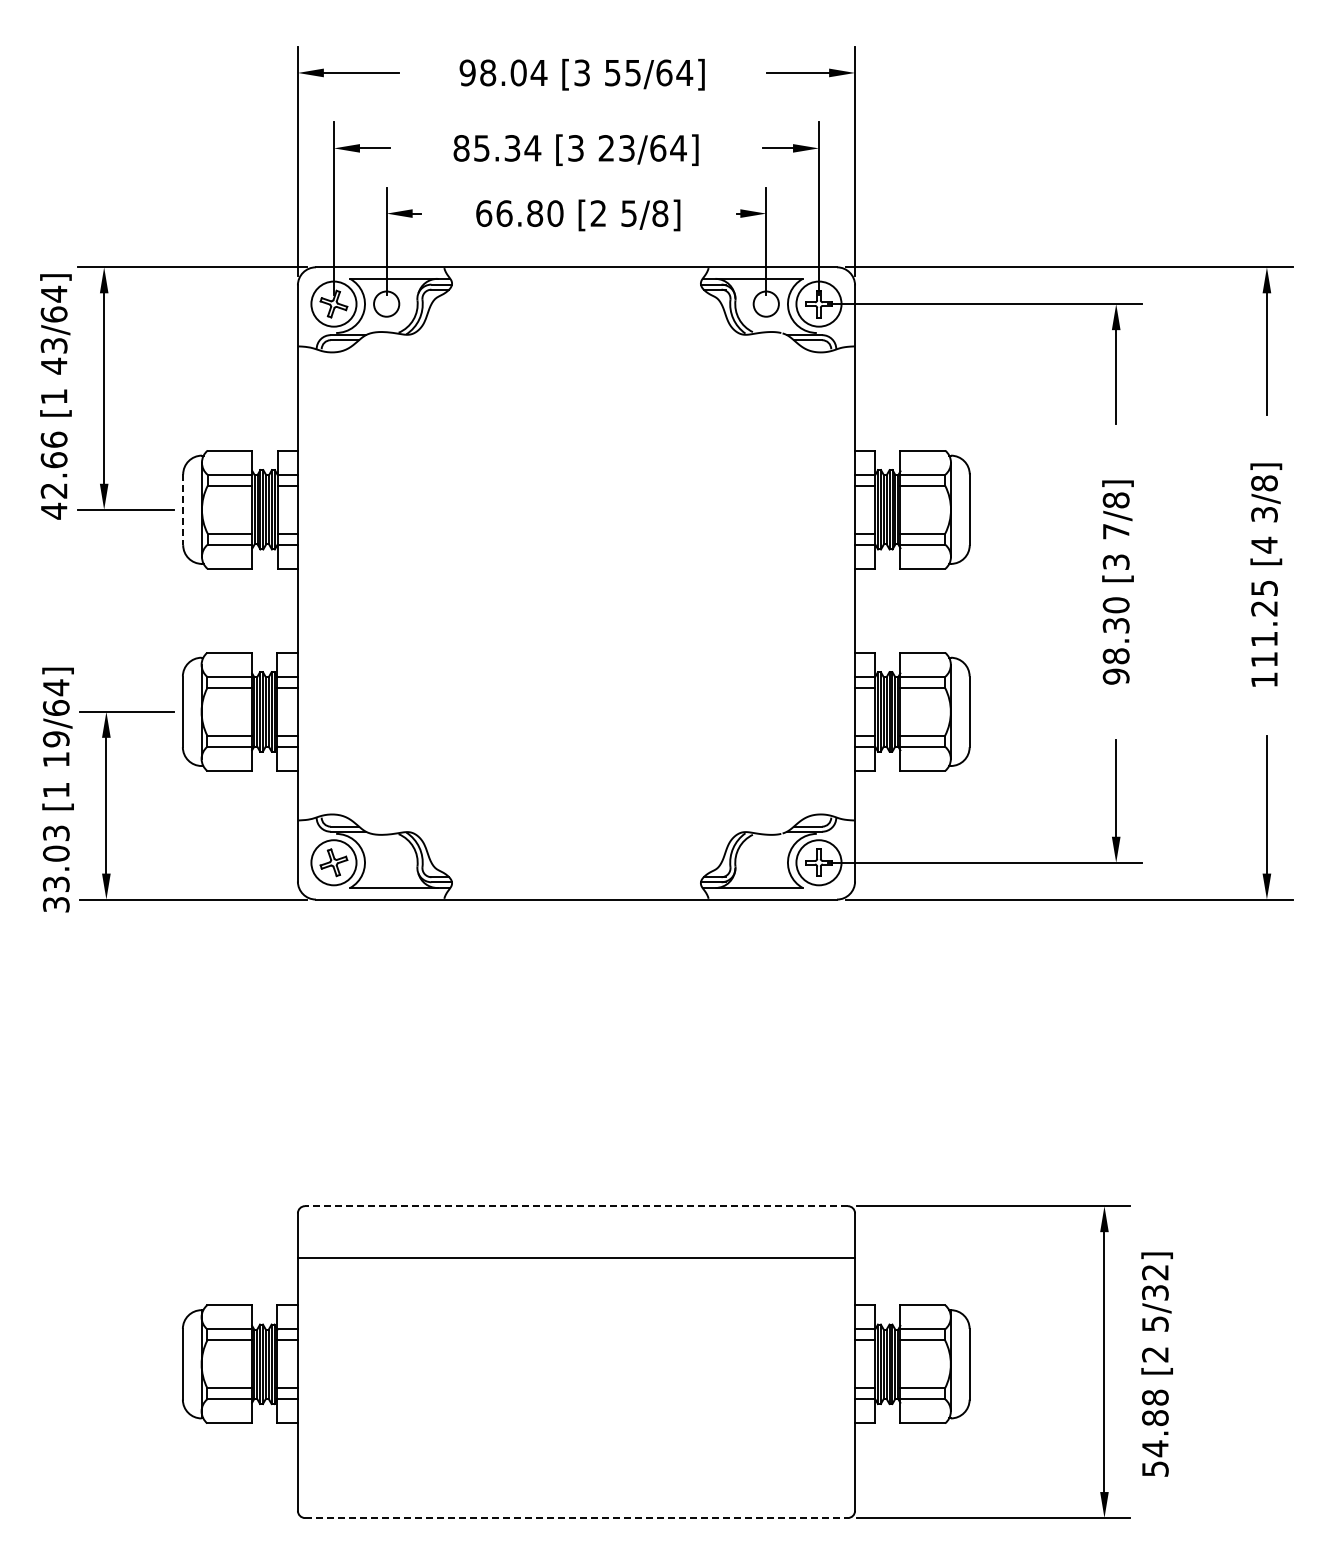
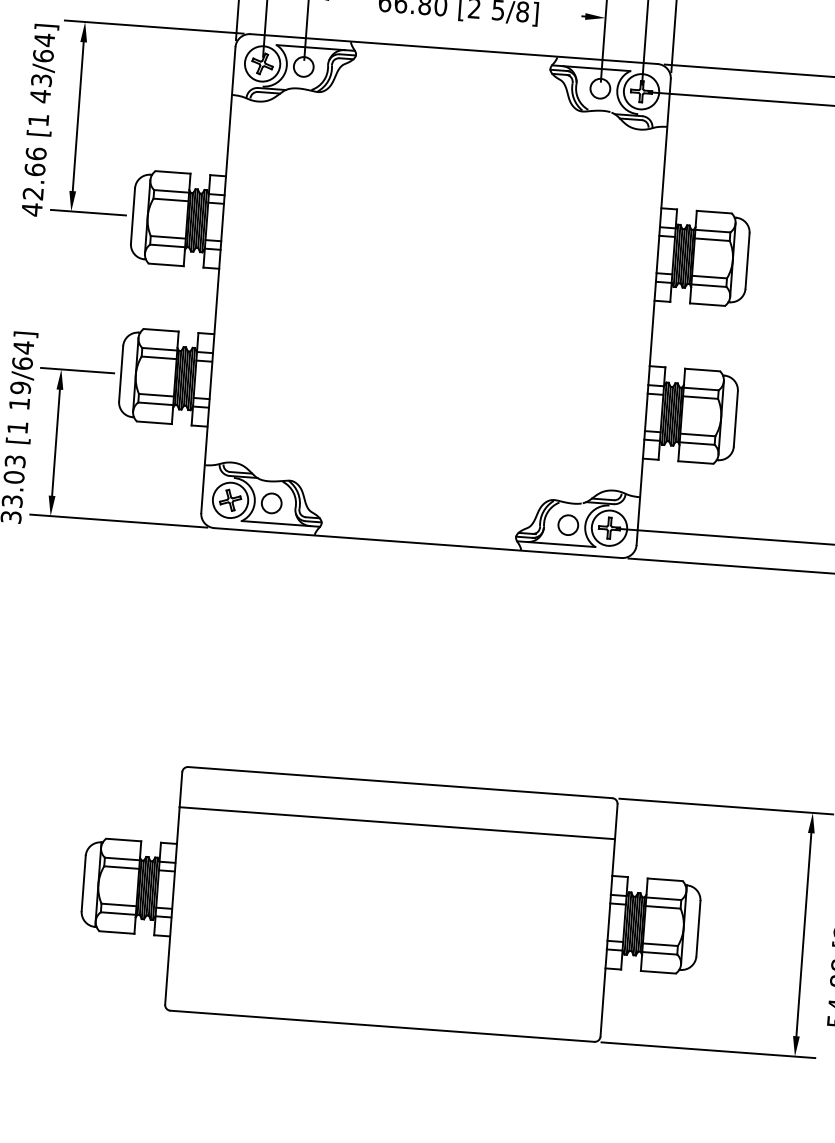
line: (183, 510) -> (133, 216), dashed -> solid
circle: (386, 862) -> (271, 503), added
circle: (765, 862) -> (567, 524), added
line: (575, 1206) -> (399, 782), dashed -> solid
line: (576, 1518) -> (382, 1026), dashed -> solid

